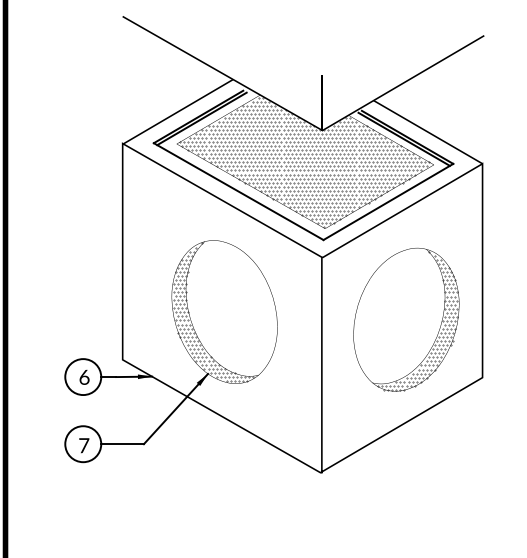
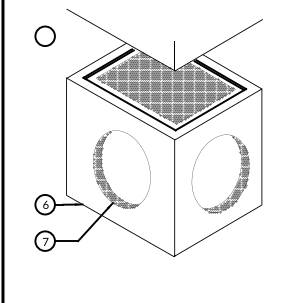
circle: (82, 65) -> (44, 35), added

